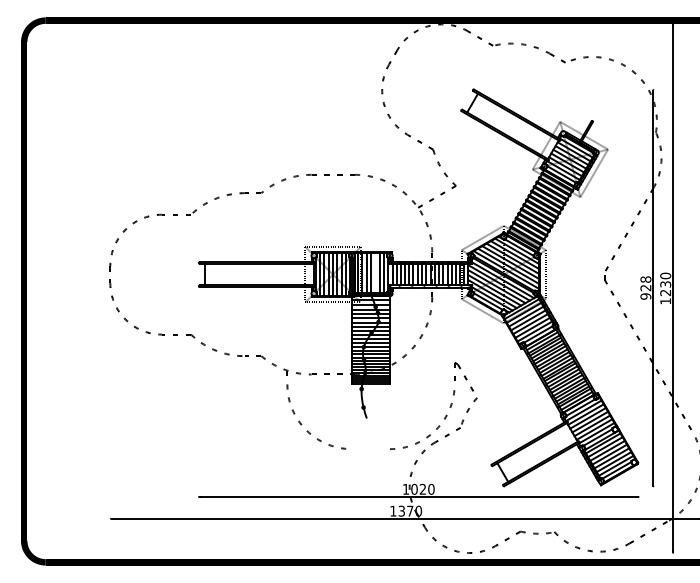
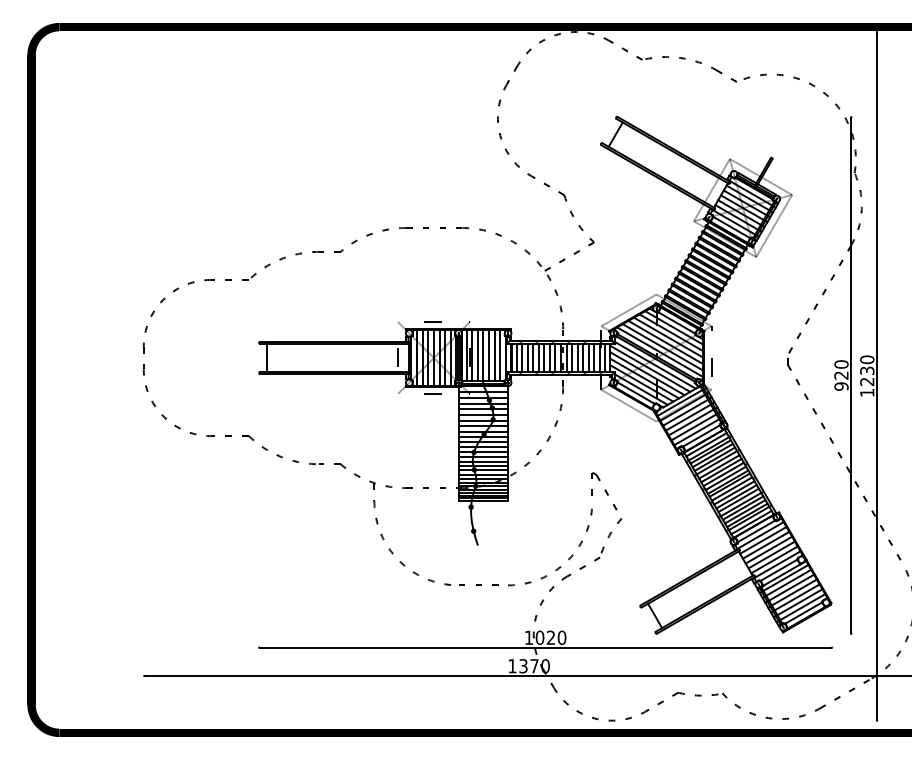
line: (375, 272) -> (489, 355), added
text: (645, 279) -> (841, 364), 928 -> 920
line: (367, 448) -> (478, 584), added

